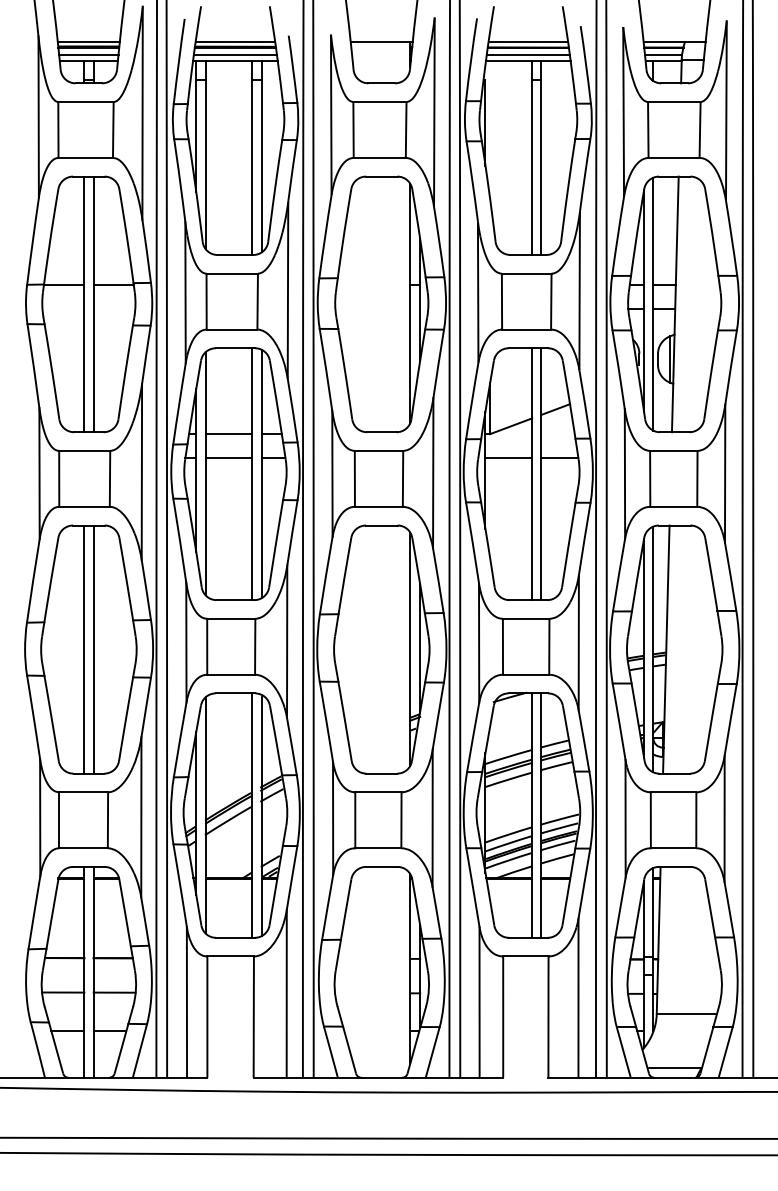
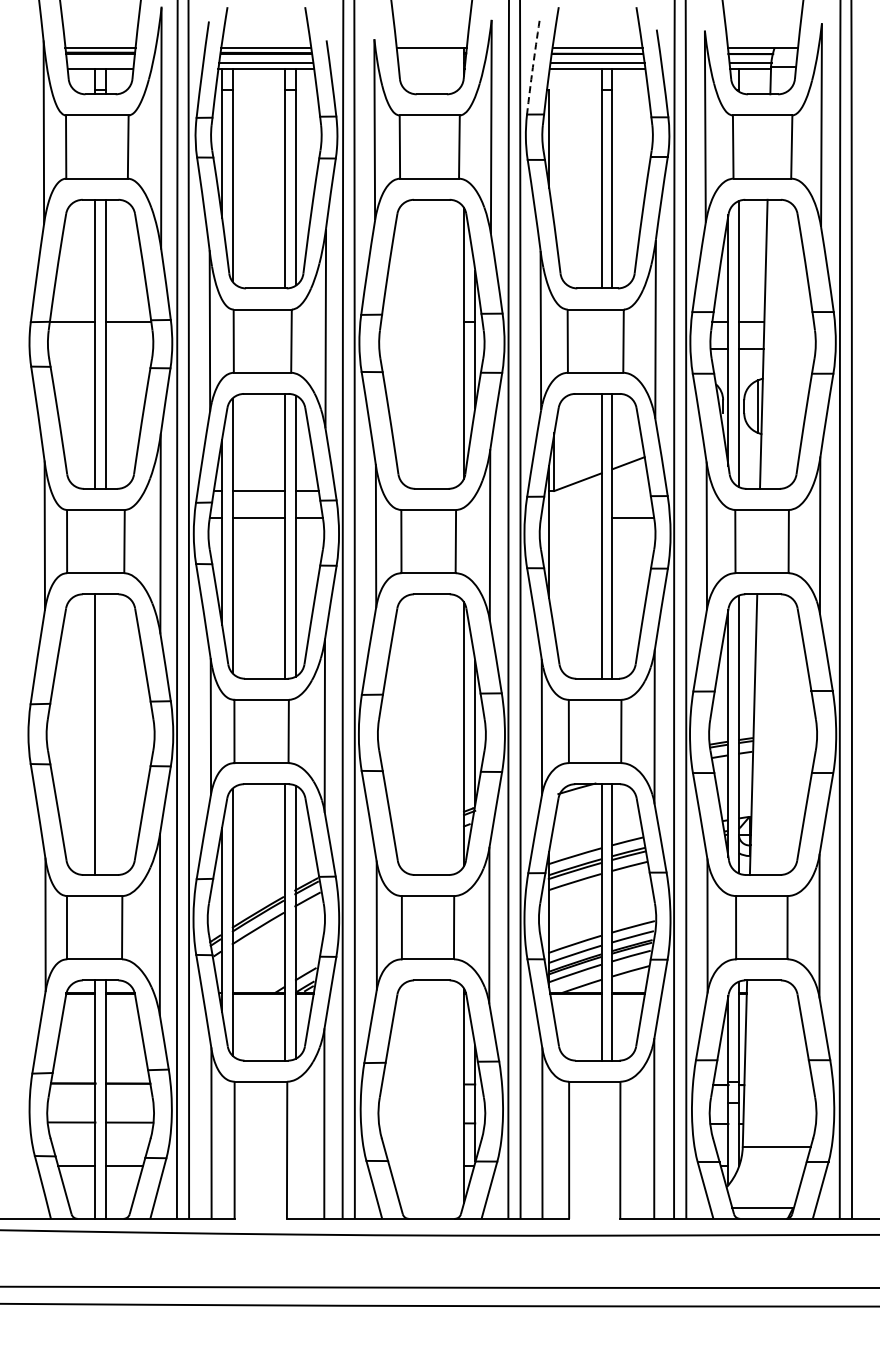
line: (88, 55) -> (100, 62), removed
arc: (470, 59) -> (532, 67), solid -> dashed
line: (508, 457) -> (575, 517), removed
line: (94, 649) -> (106, 734), removed

